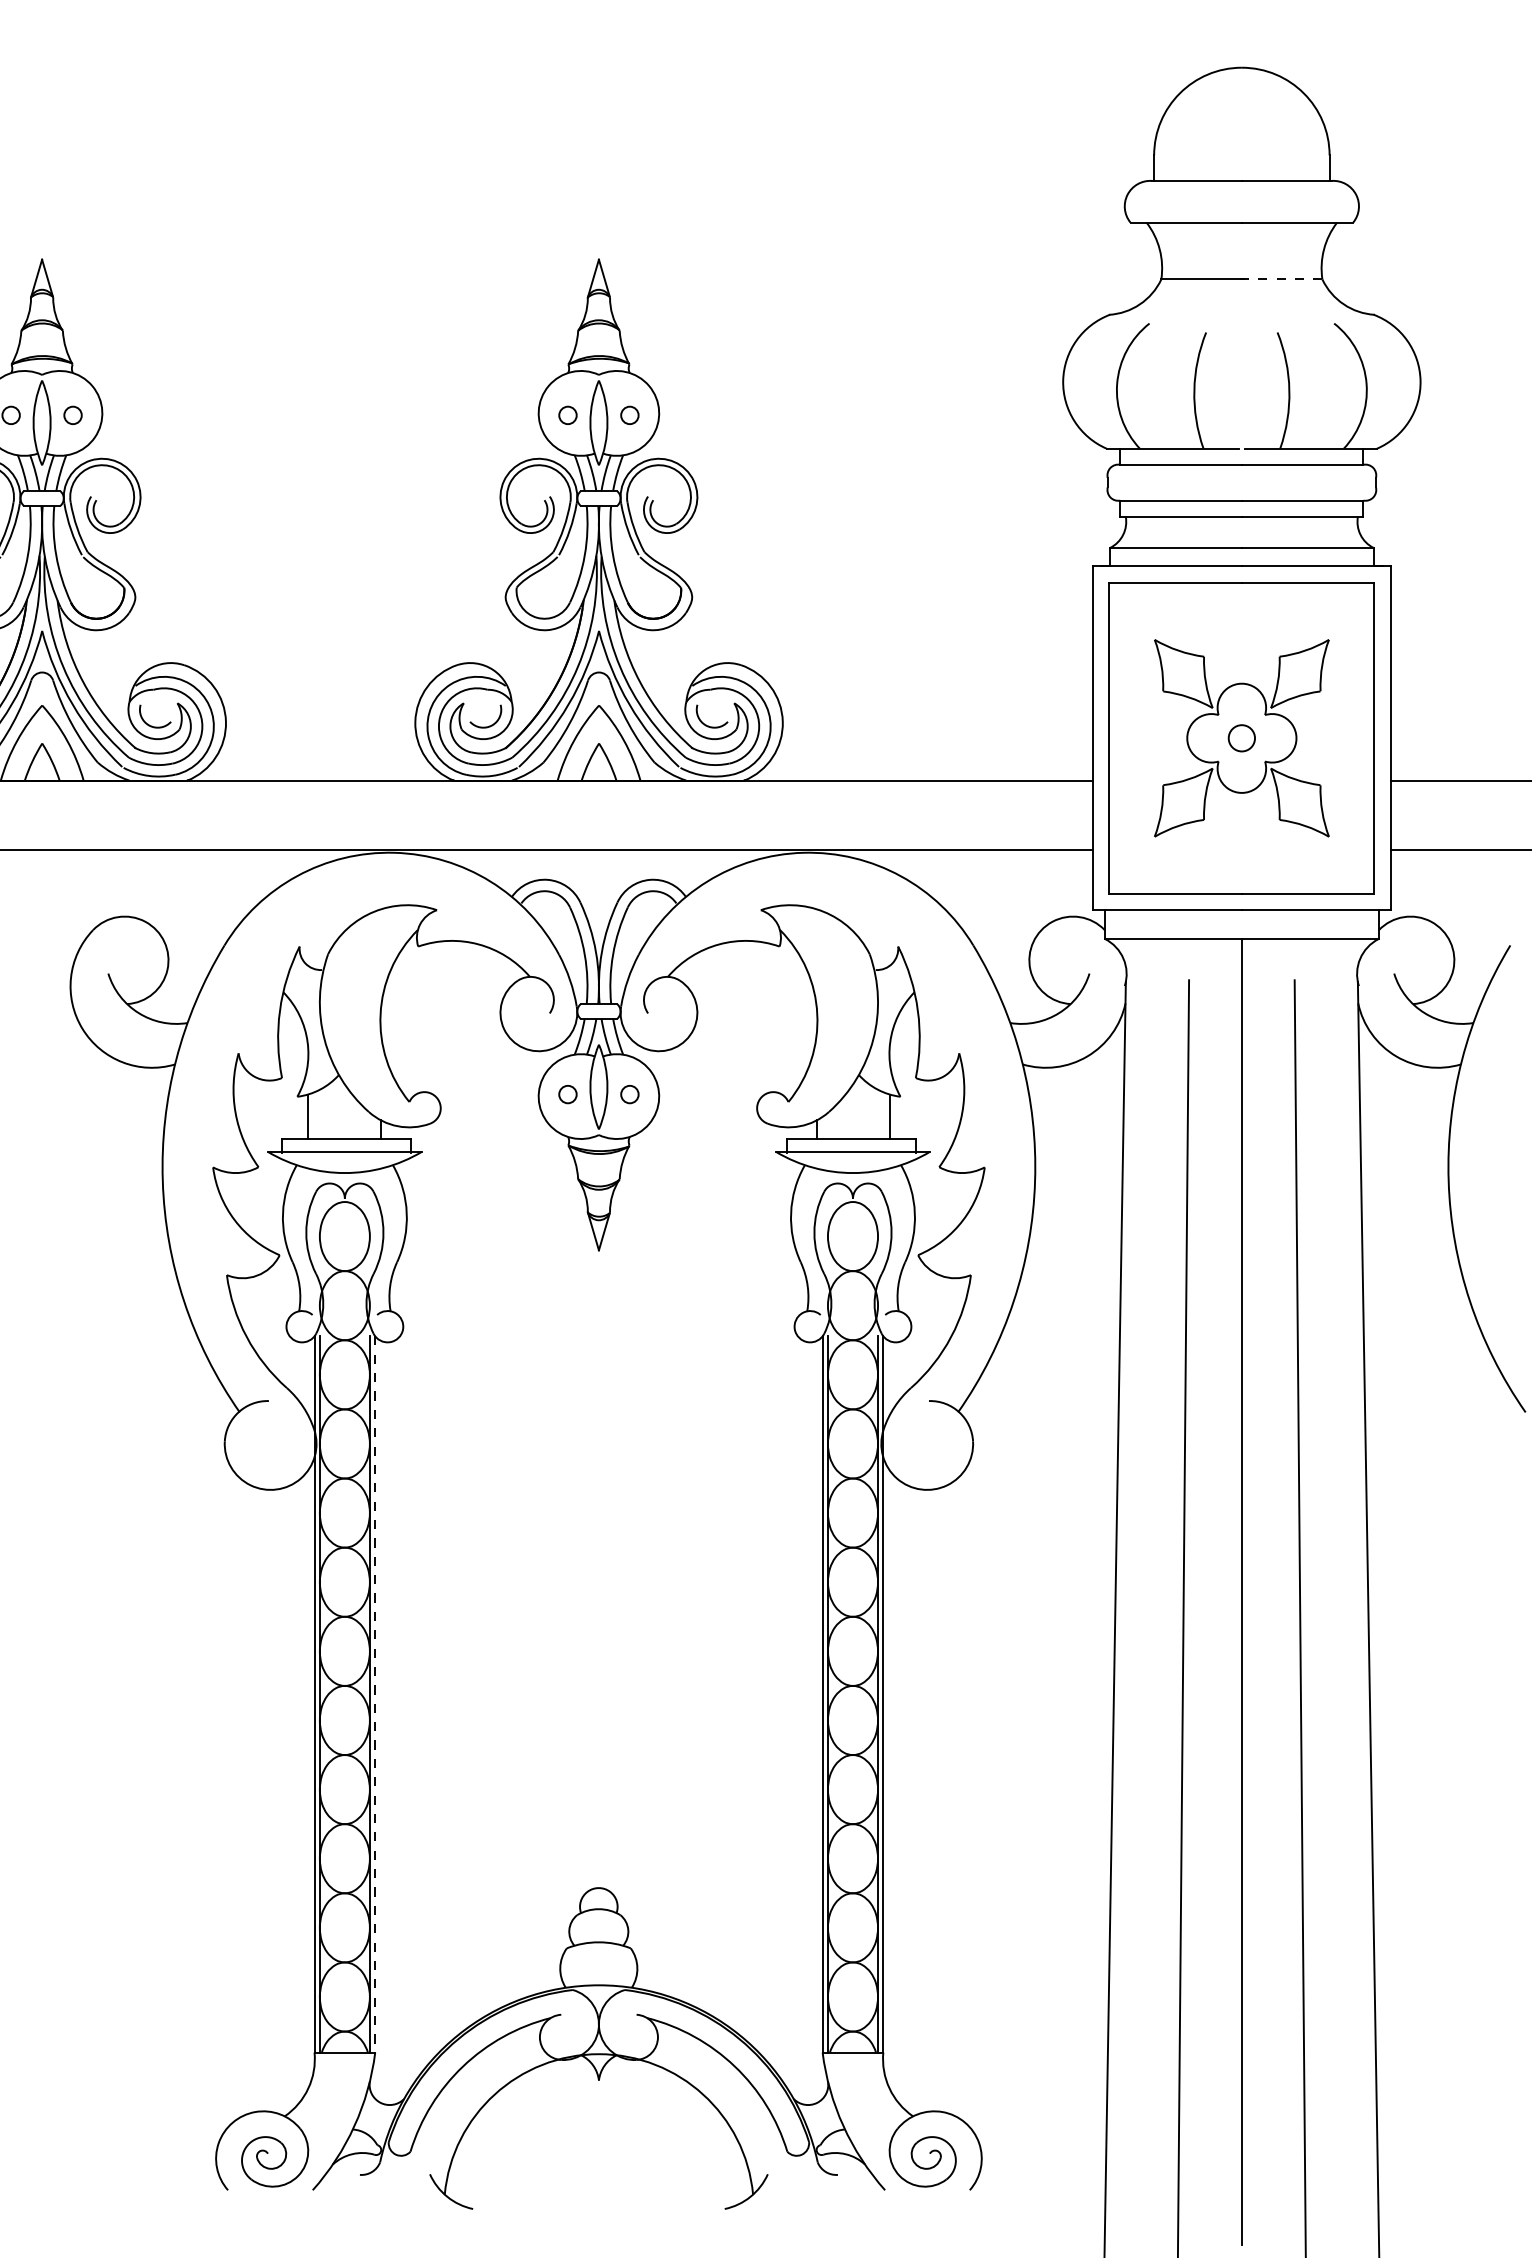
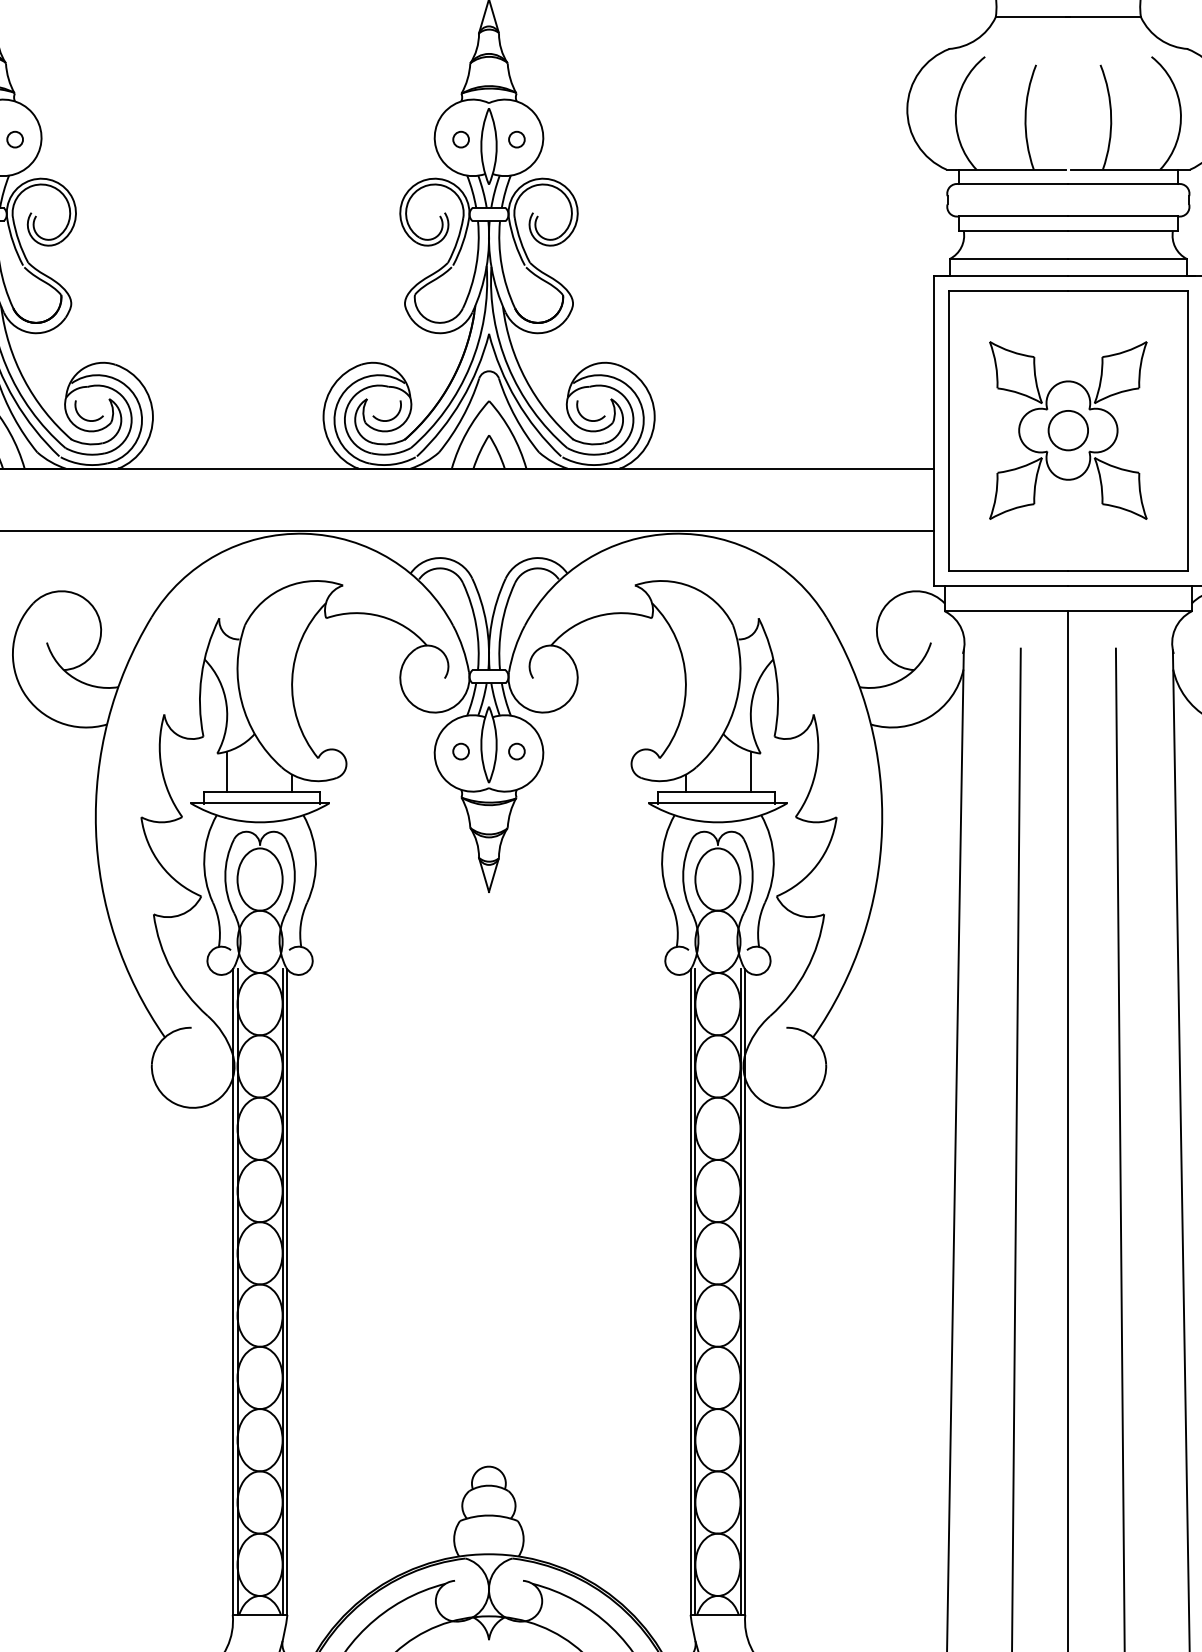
line: (1280, 279) -> (1103, 17), dashed -> solid
circle: (1241, 738) -> (1068, 430), size x1.67
line: (375, 1694) -> (287, 1292), dashed -> solid

